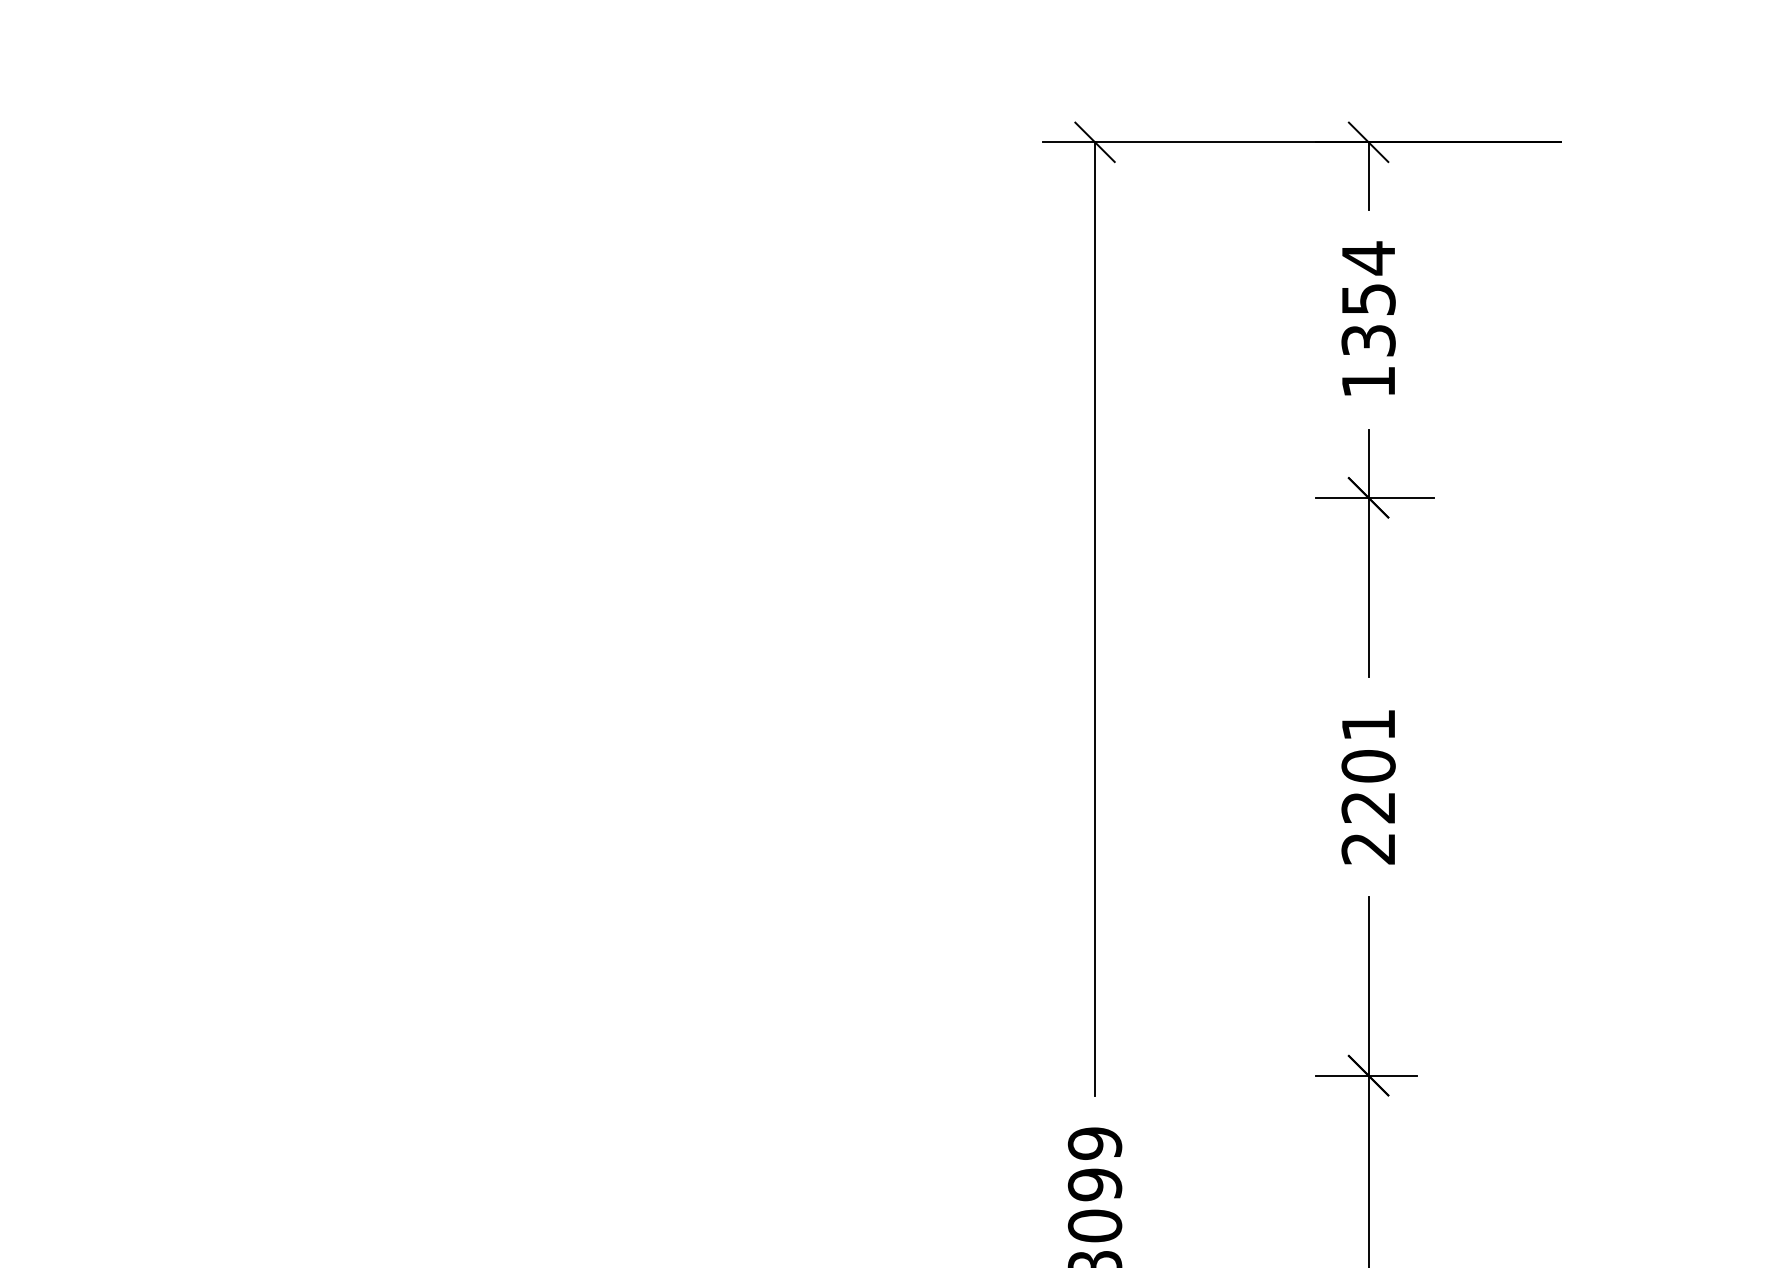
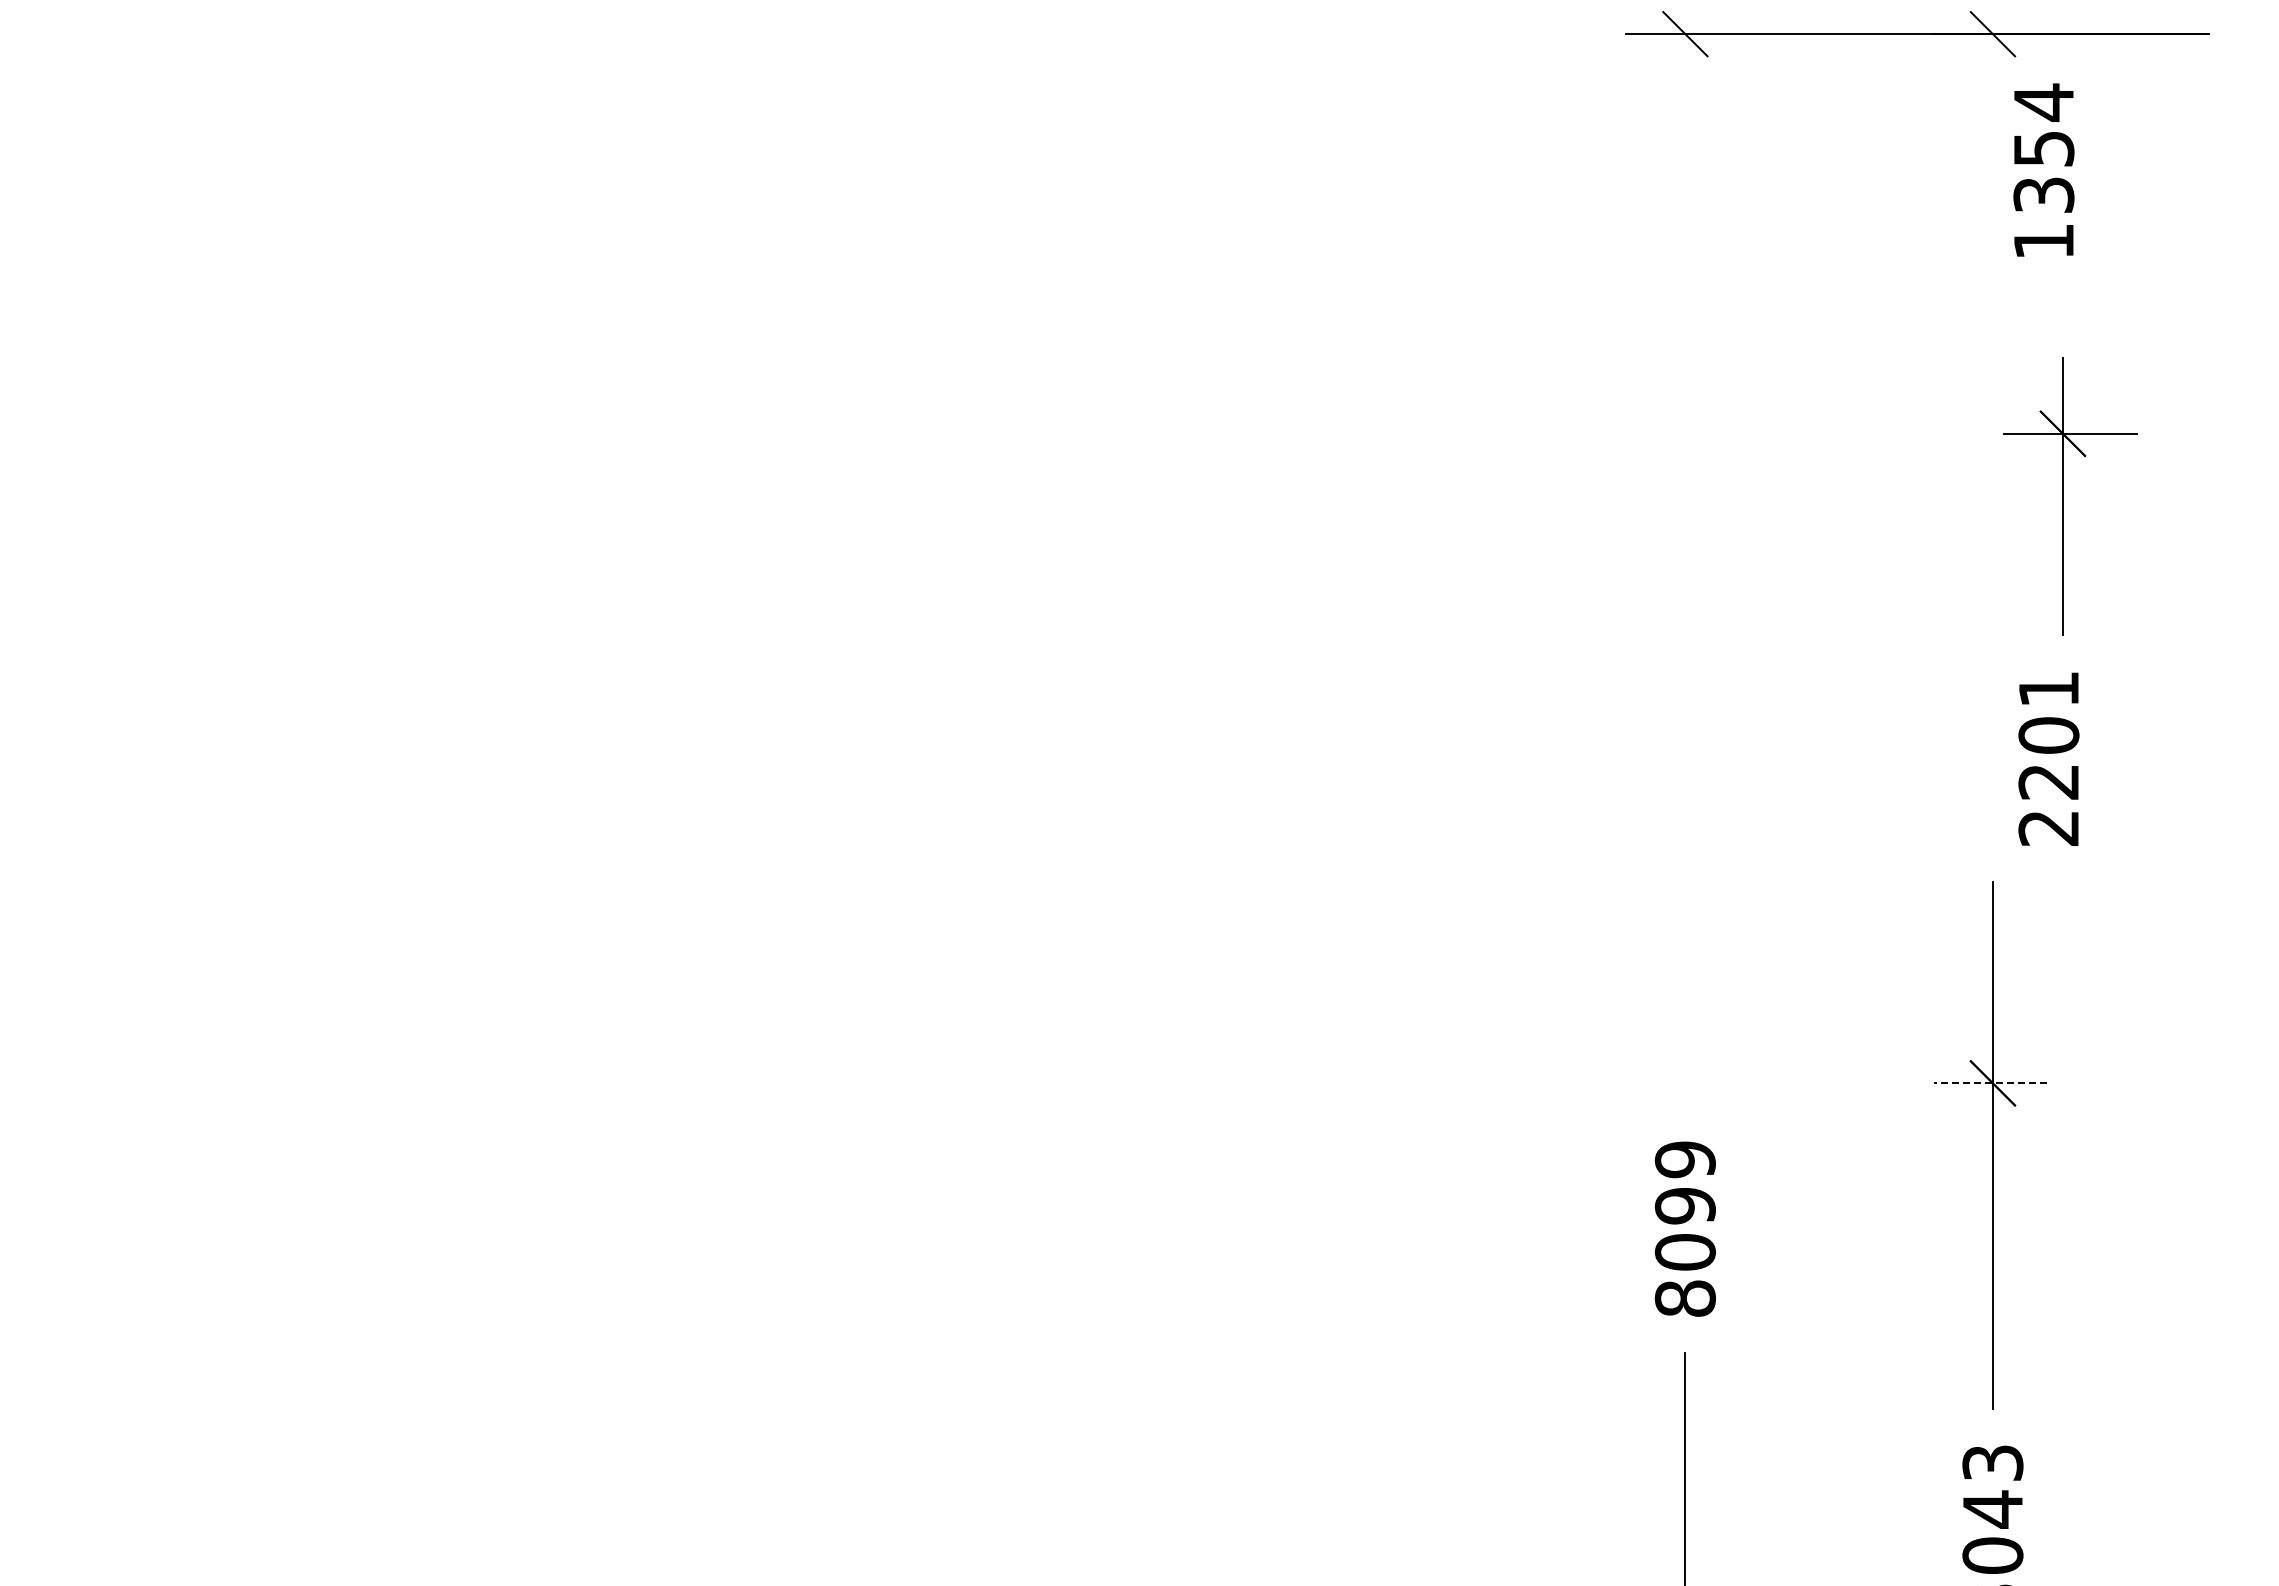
line: (1368, 176) -> (1992, 72), removed
text: (1368, 317) -> (2043, 169), moved
part: (1369, 553) -> (2063, 496), moved
line: (1095, 618) -> (1685, 569), removed
text: (1368, 786) -> (2048, 758), moved
line: (1366, 1075) -> (1990, 1083), solid -> dashed

